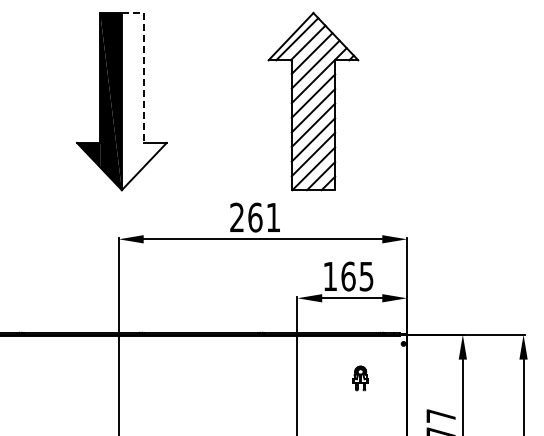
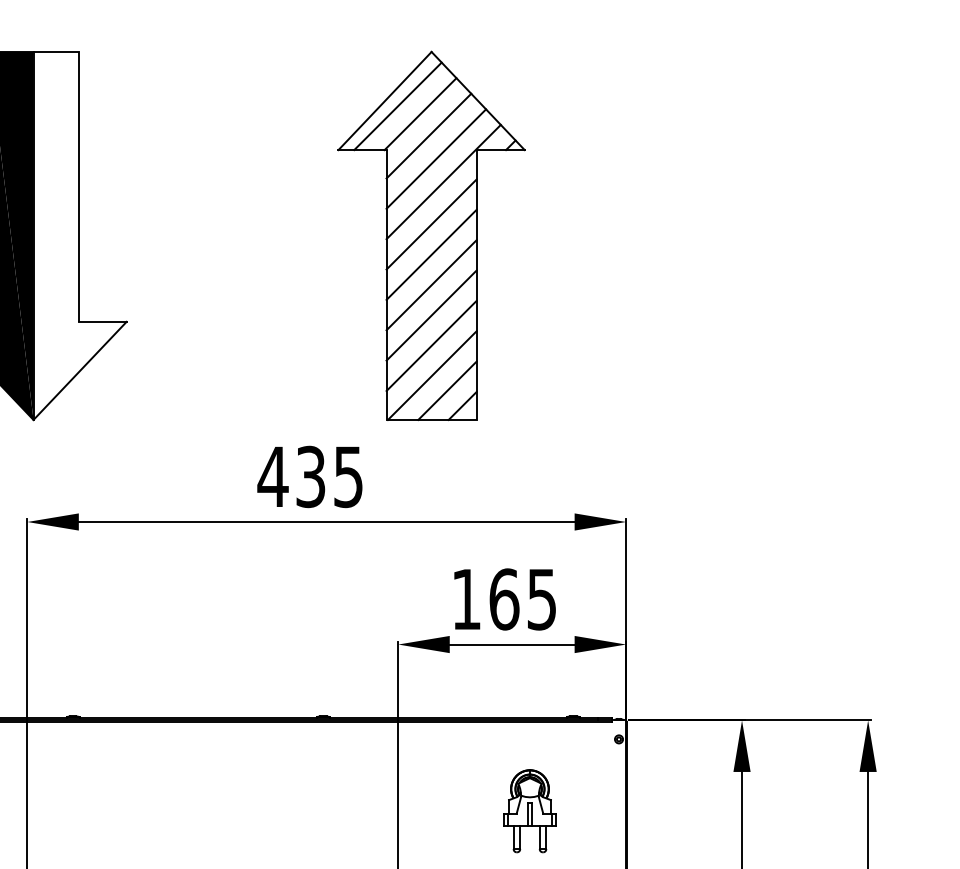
line: (143, 67) -> (78, 165), dashed -> solid
text: (254, 217) -> (309, 476), 261 -> 435
part: (360, 378) -> (529, 811), size x1.67

